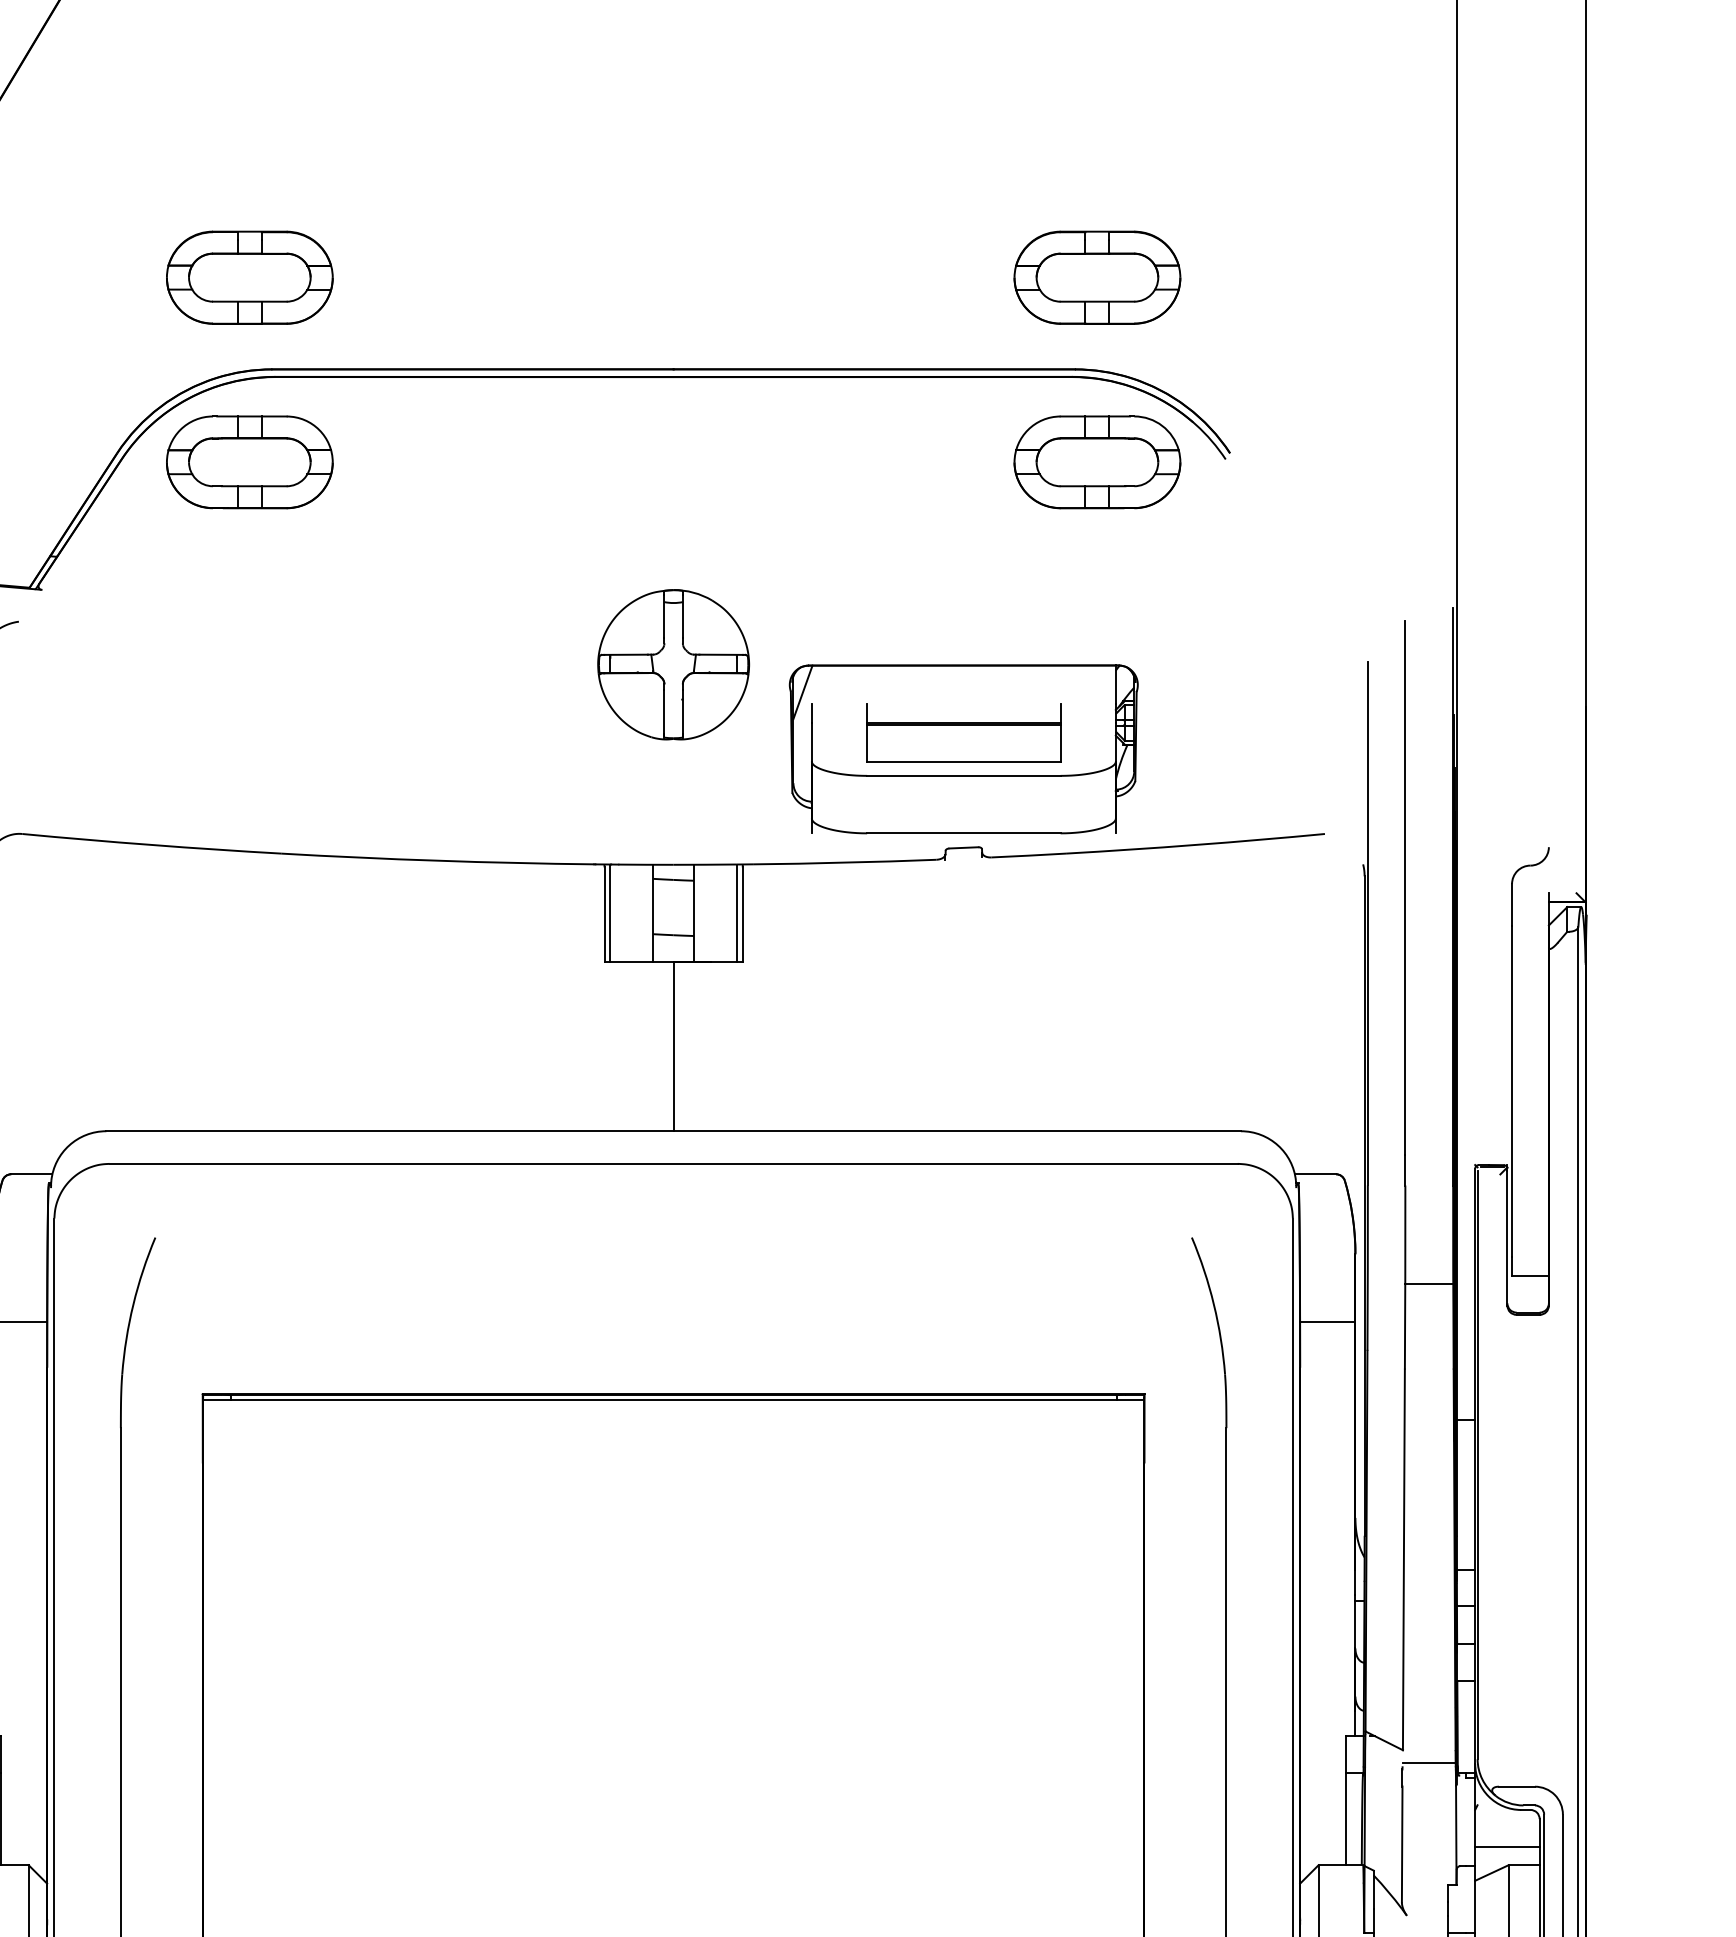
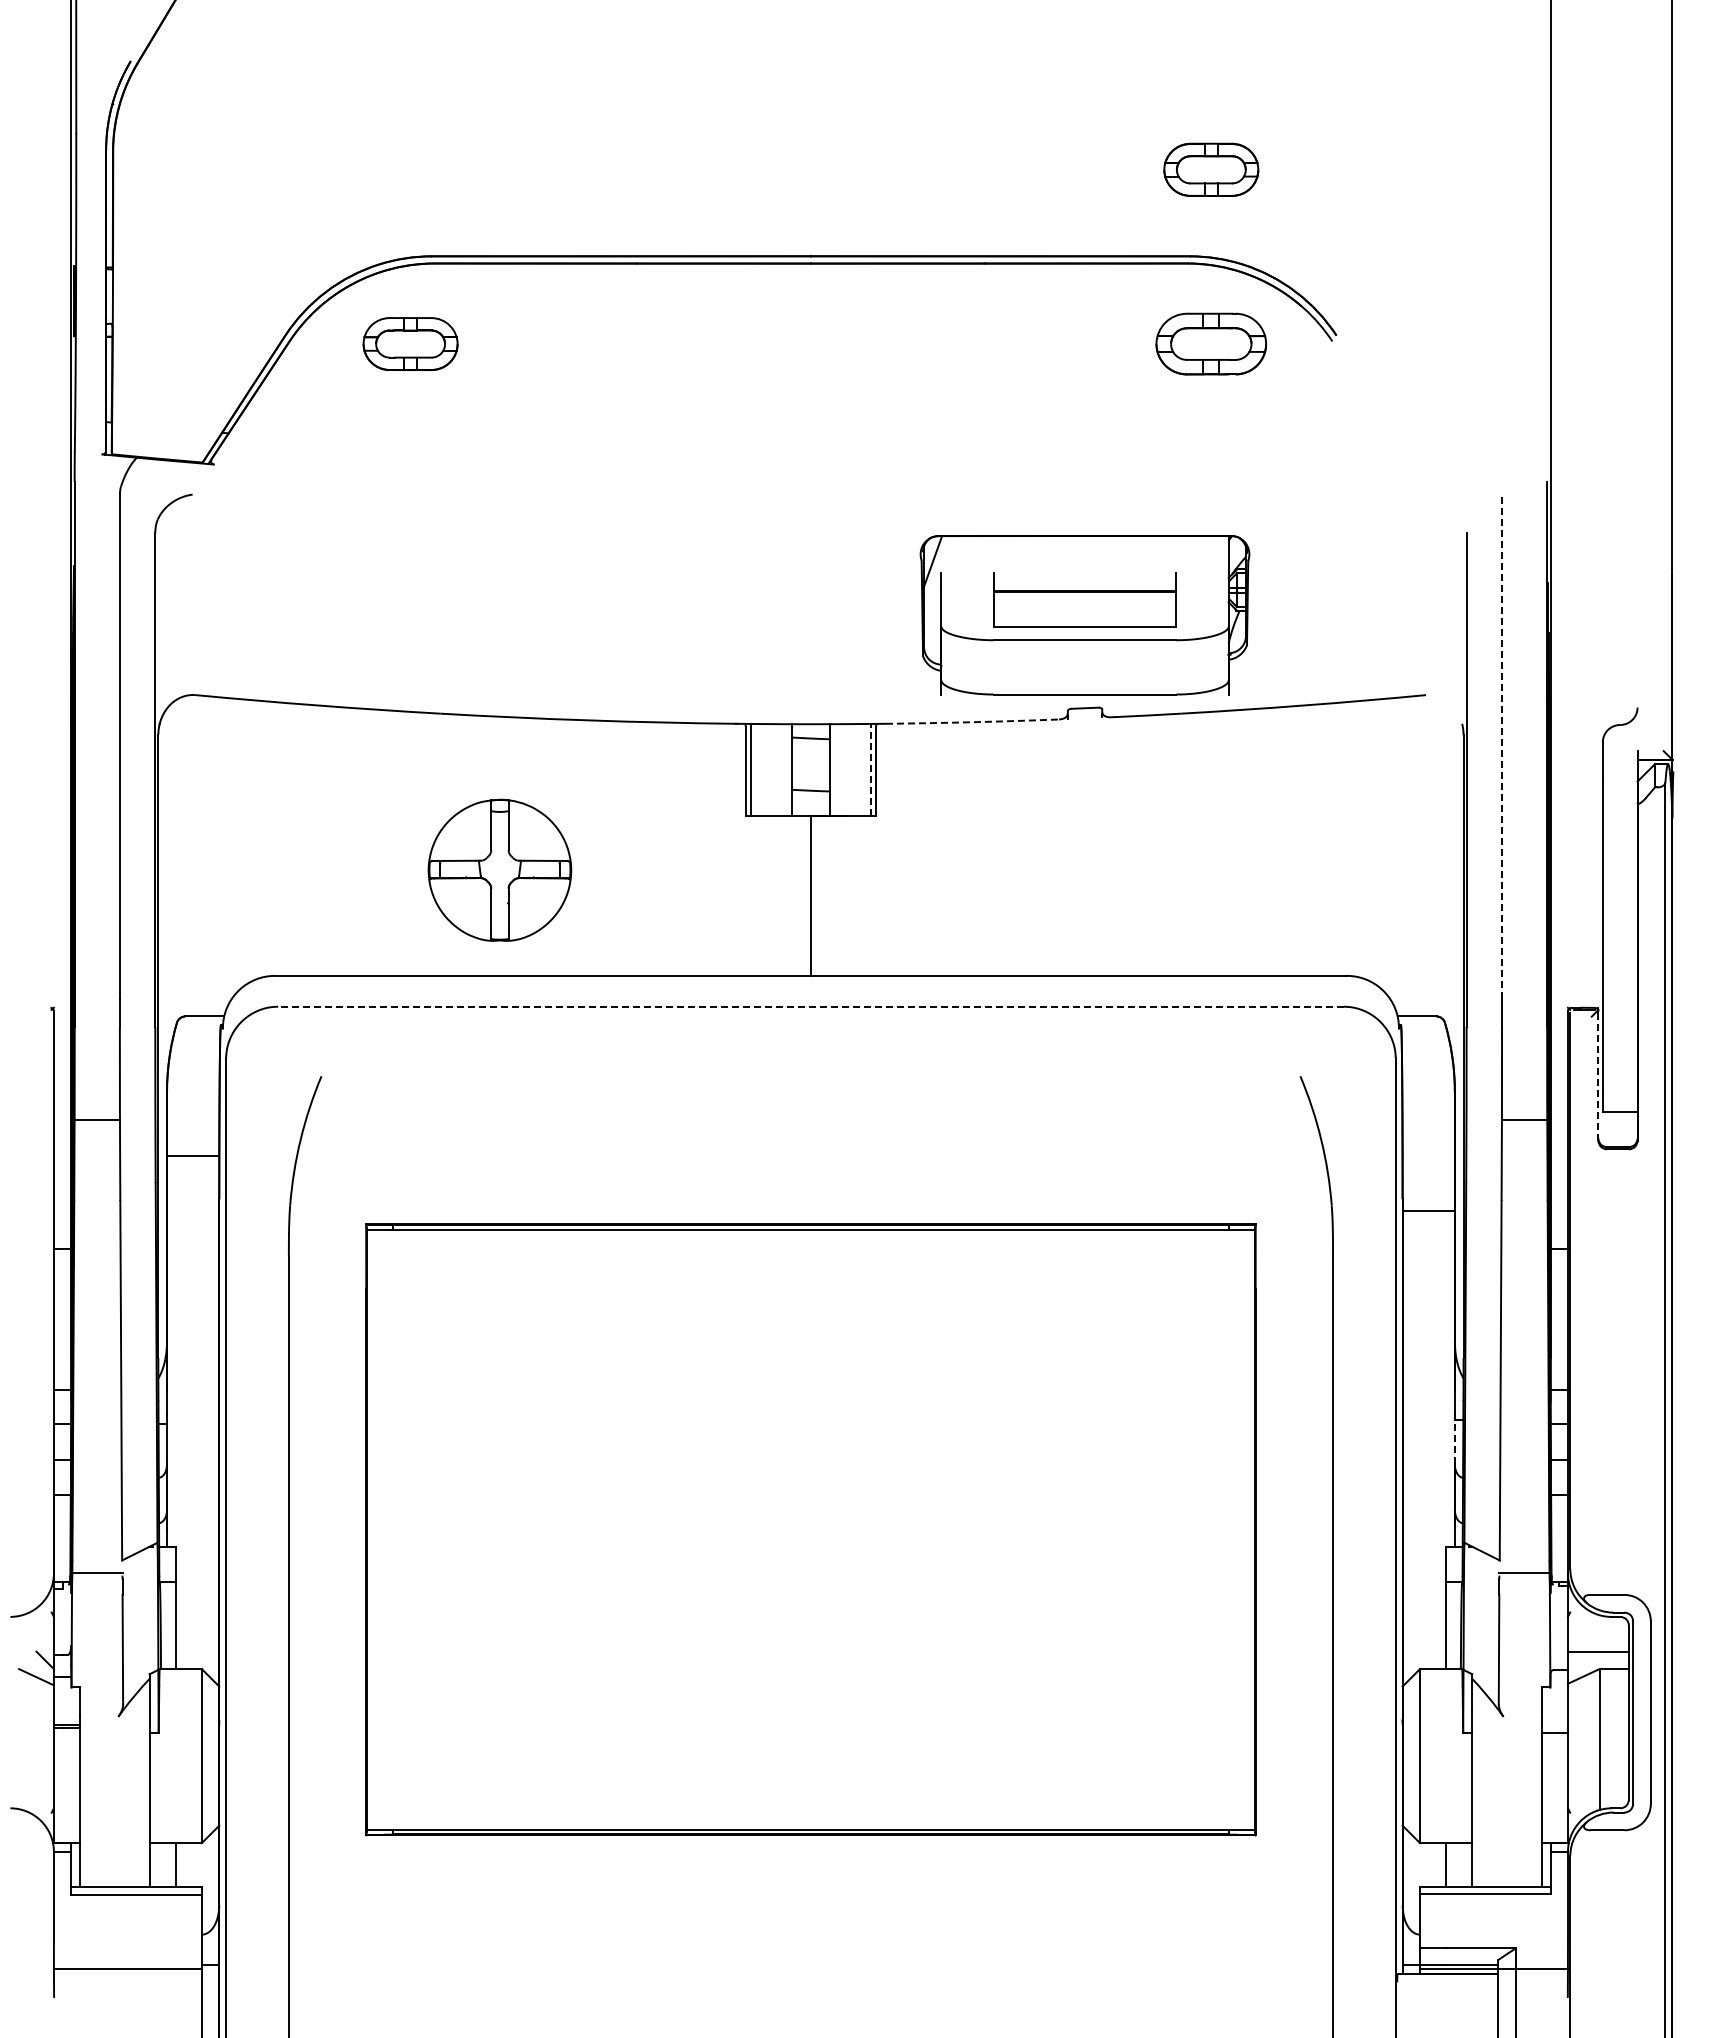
part: (249, 277) -> (410, 169), removed
part: (1097, 277) -> (1211, 169), size x0.6
part: (249, 461) -> (410, 343), size x0.6
part: (1097, 461) -> (1211, 343), size x0.7
part: (673, 663) -> (499, 869), moved
arc: (844, 862) -> (972, 722), solid -> dashed
line: (1405, 888) -> (1502, 746), solid -> dashed
line: (736, 912) -> (870, 769), solid -> dashed
line: (673, 1163) -> (810, 1006), solid -> dashed
line: (1507, 1238) -> (1598, 1077), solid -> dashed
line: (1327, 1321) -> (1428, 1210), moved
line: (1355, 1624) -> (1454, 1441), solid -> dashed

